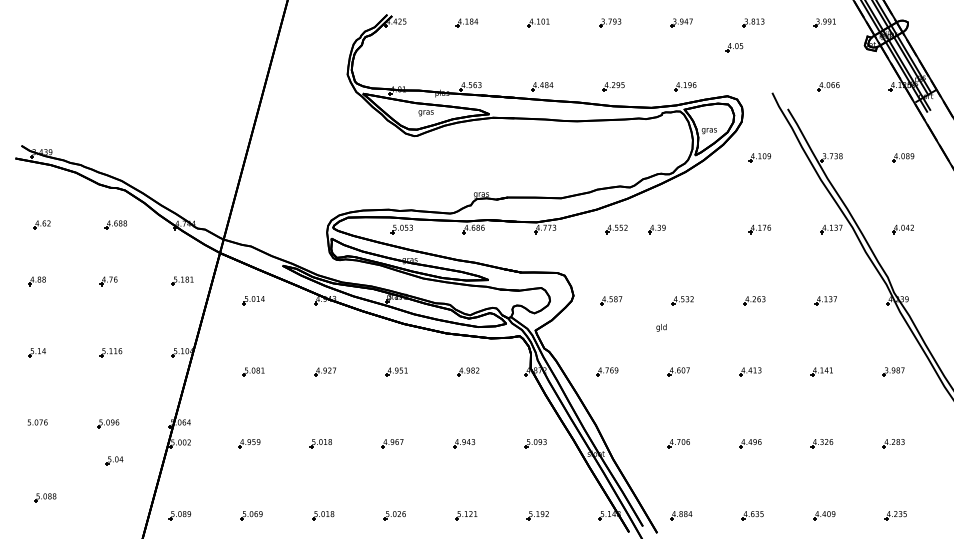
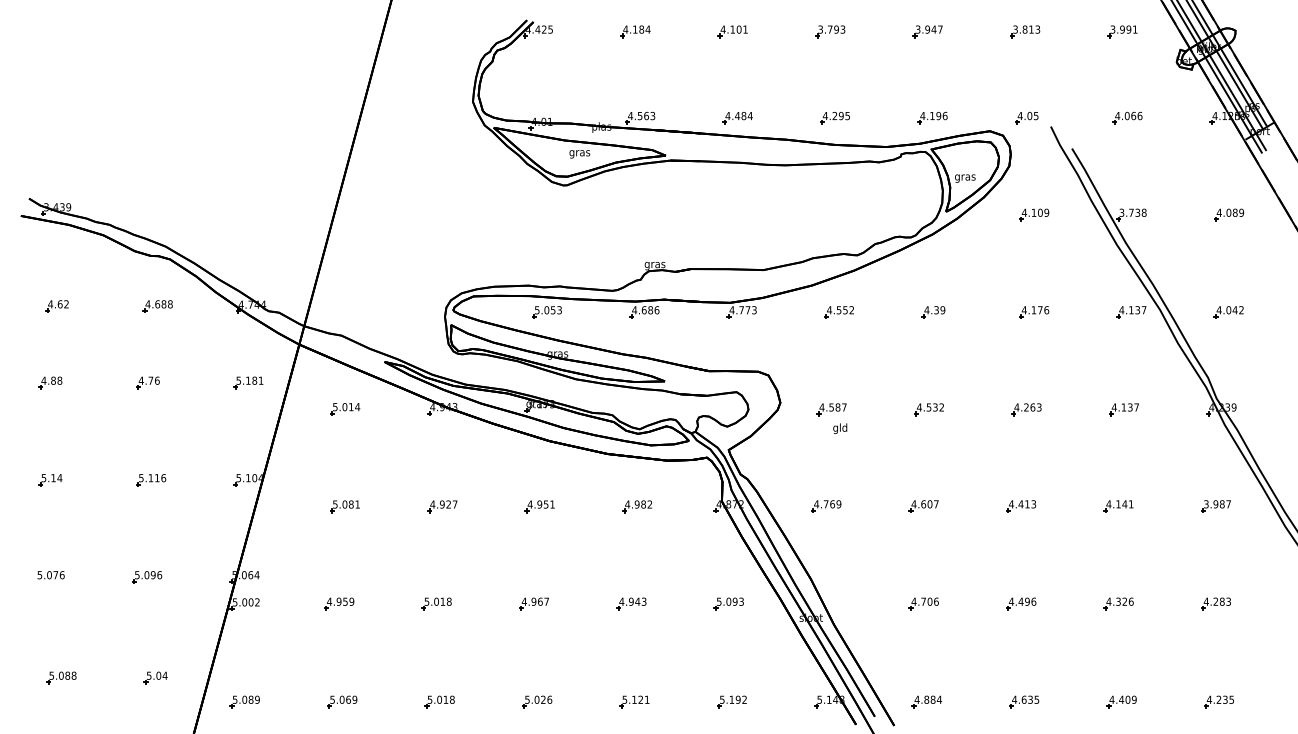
part: (734, 47) -> (1026, 117), moved
part: (656, 229) -> (932, 312), moved
text: (661, 327) -> (840, 428), moved
part: (114, 460) -> (155, 677), moved

